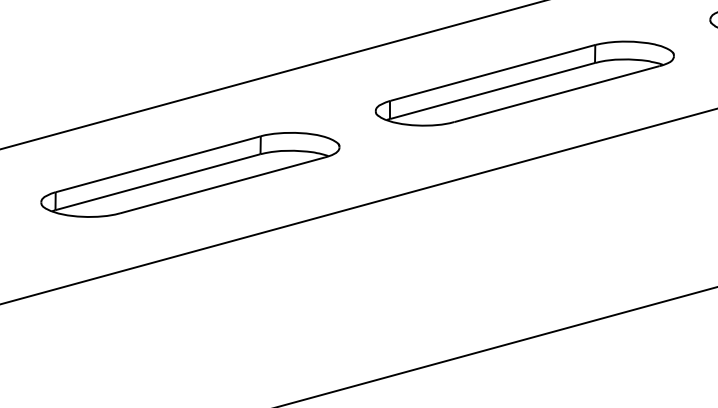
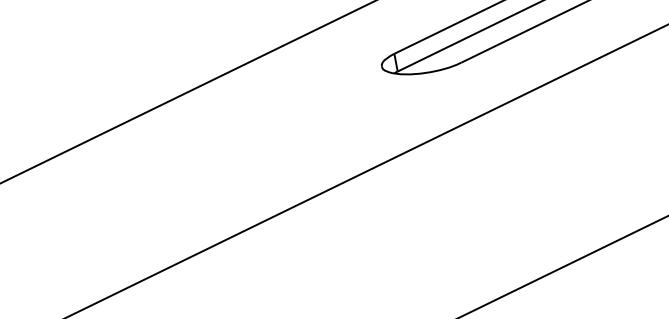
part: (190, 174) -> (211, 163), removed

